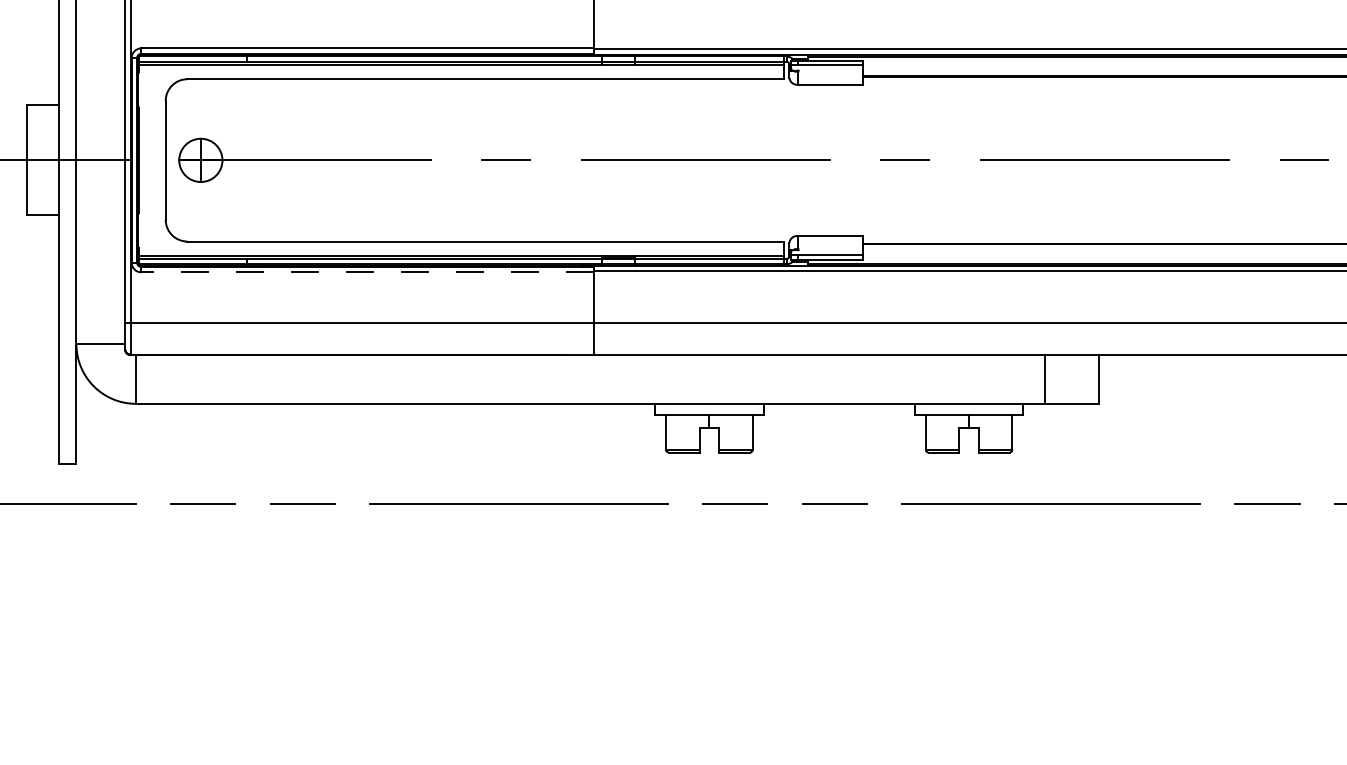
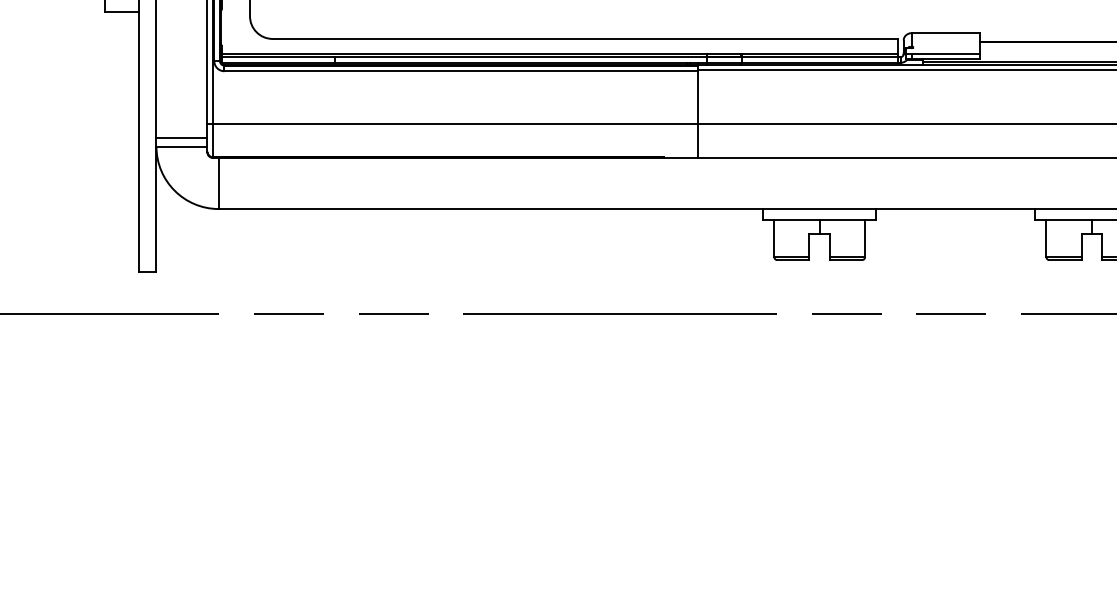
line: (366, 272) -> (460, 71), dashed -> solid
line: (100, 336) -> (181, 138), added

